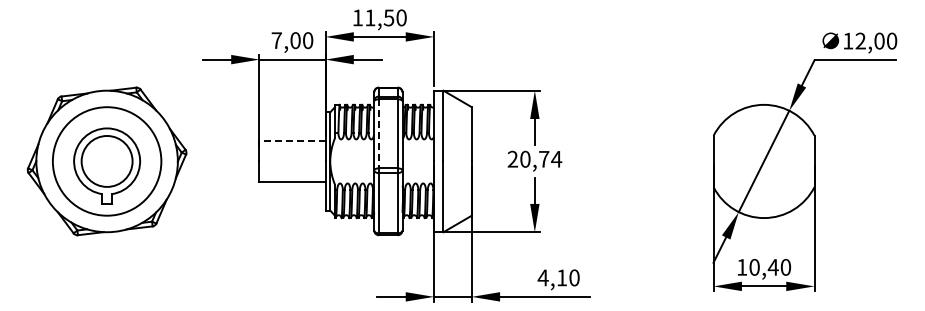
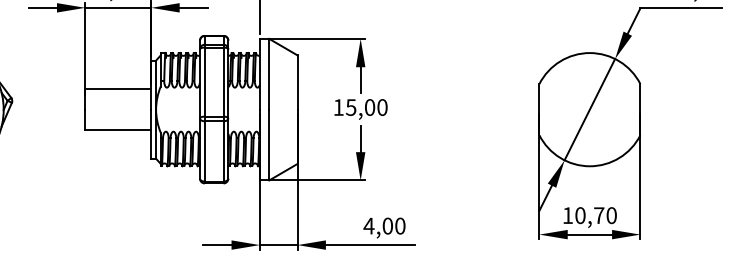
line: (378, 133) -> (204, 81), dashed -> solid
line: (292, 140) -> (118, 88), dashed -> solid
text: (534, 158) -> (360, 106), 20,74 -> 15,00
text: (772, 267) -> (598, 215), 10,40 -> 10,70
text: (562, 277) -> (388, 225), 4,10 -> 4,00

